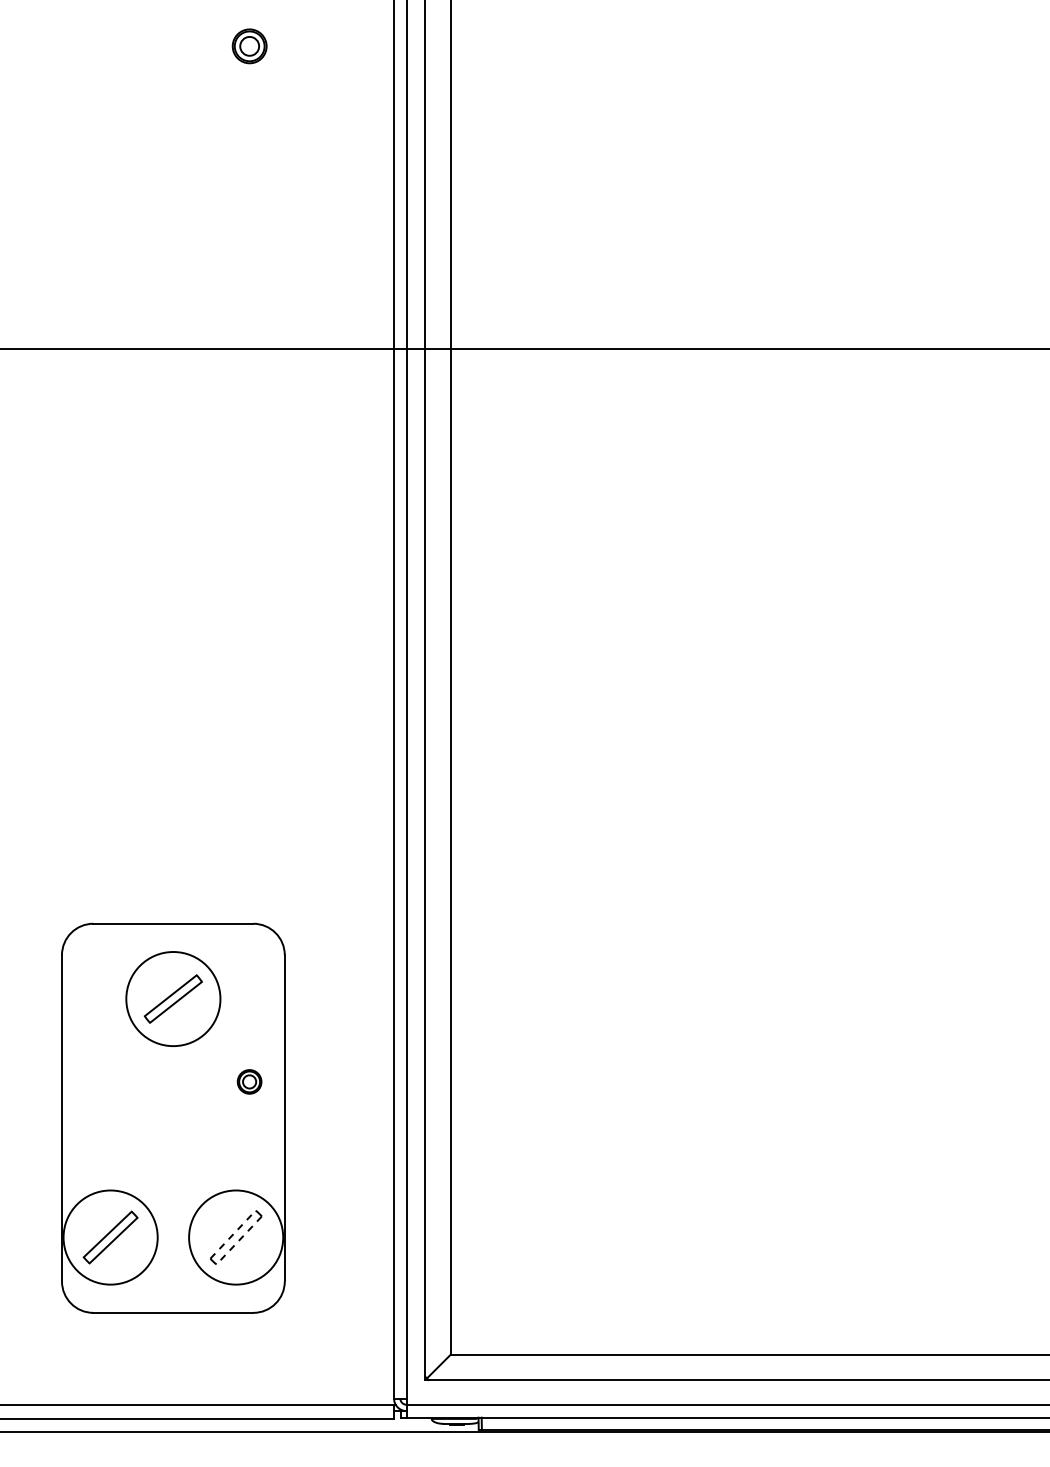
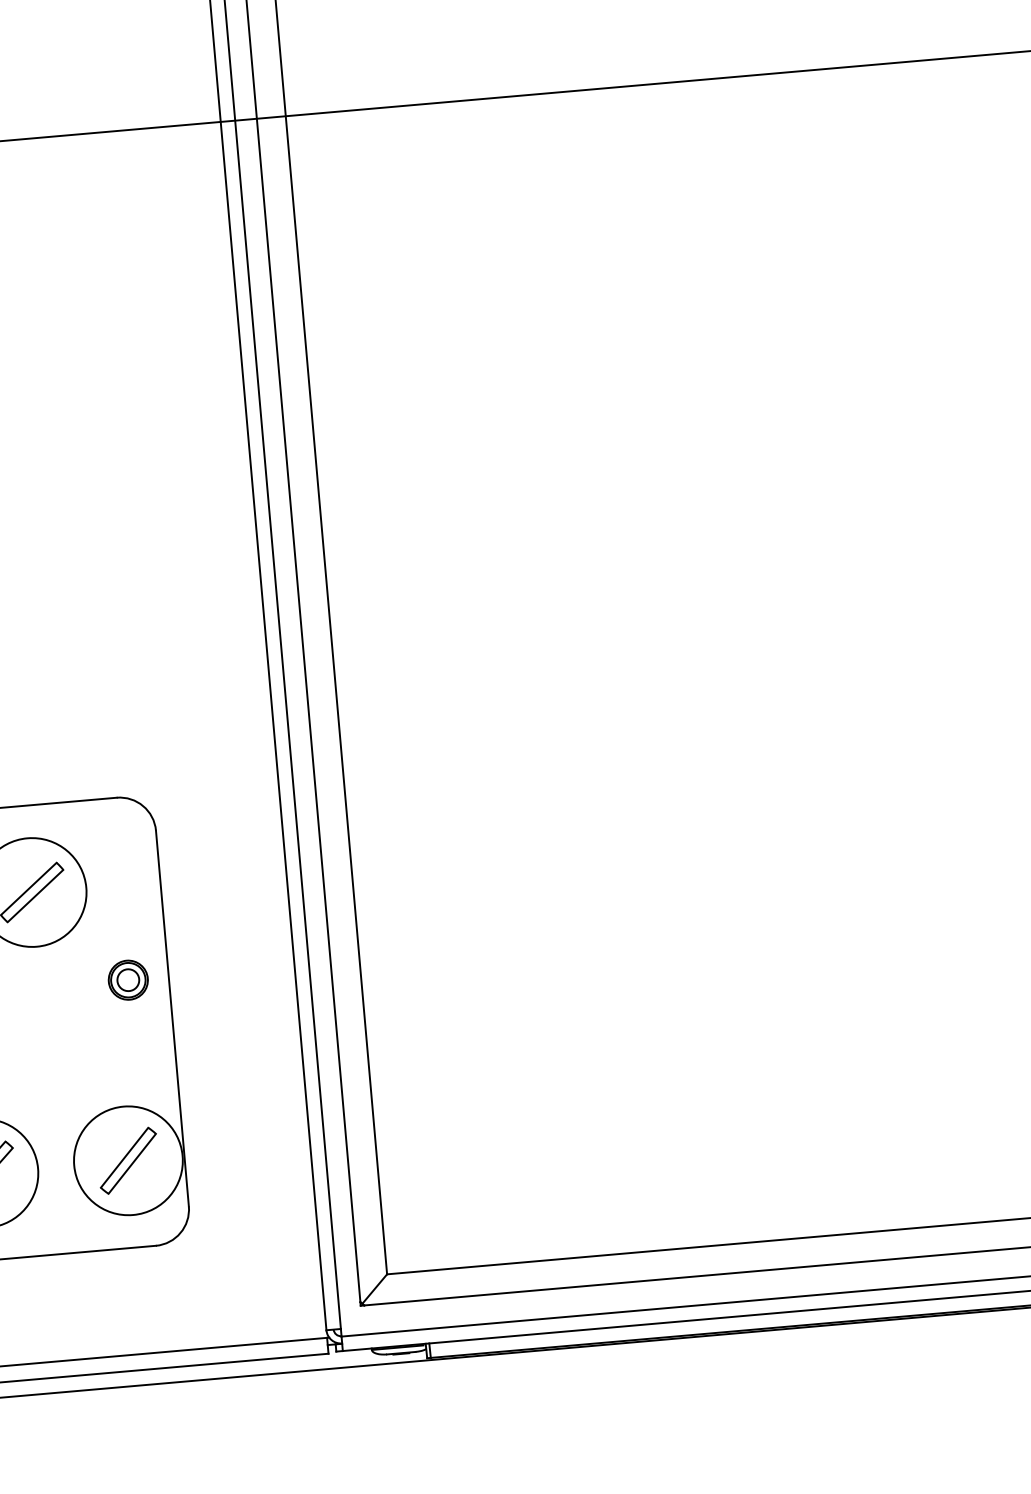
part: (249, 1081) -> (128, 979), size x1.43
line: (233, 1234) -> (125, 1157), dashed -> solid
line: (239, 1240) -> (132, 1163), dashed -> solid

